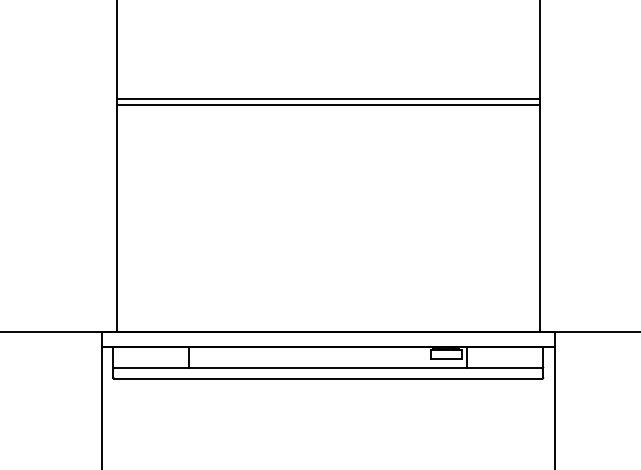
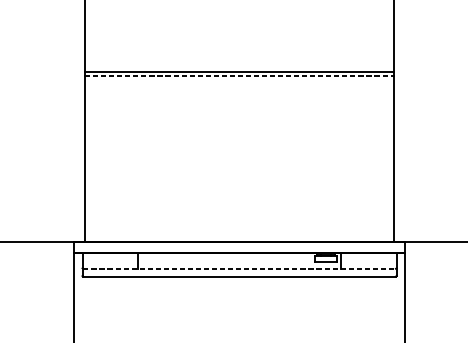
line: (328, 104) -> (239, 76), solid -> dashed
line: (328, 368) -> (239, 269), solid -> dashed

